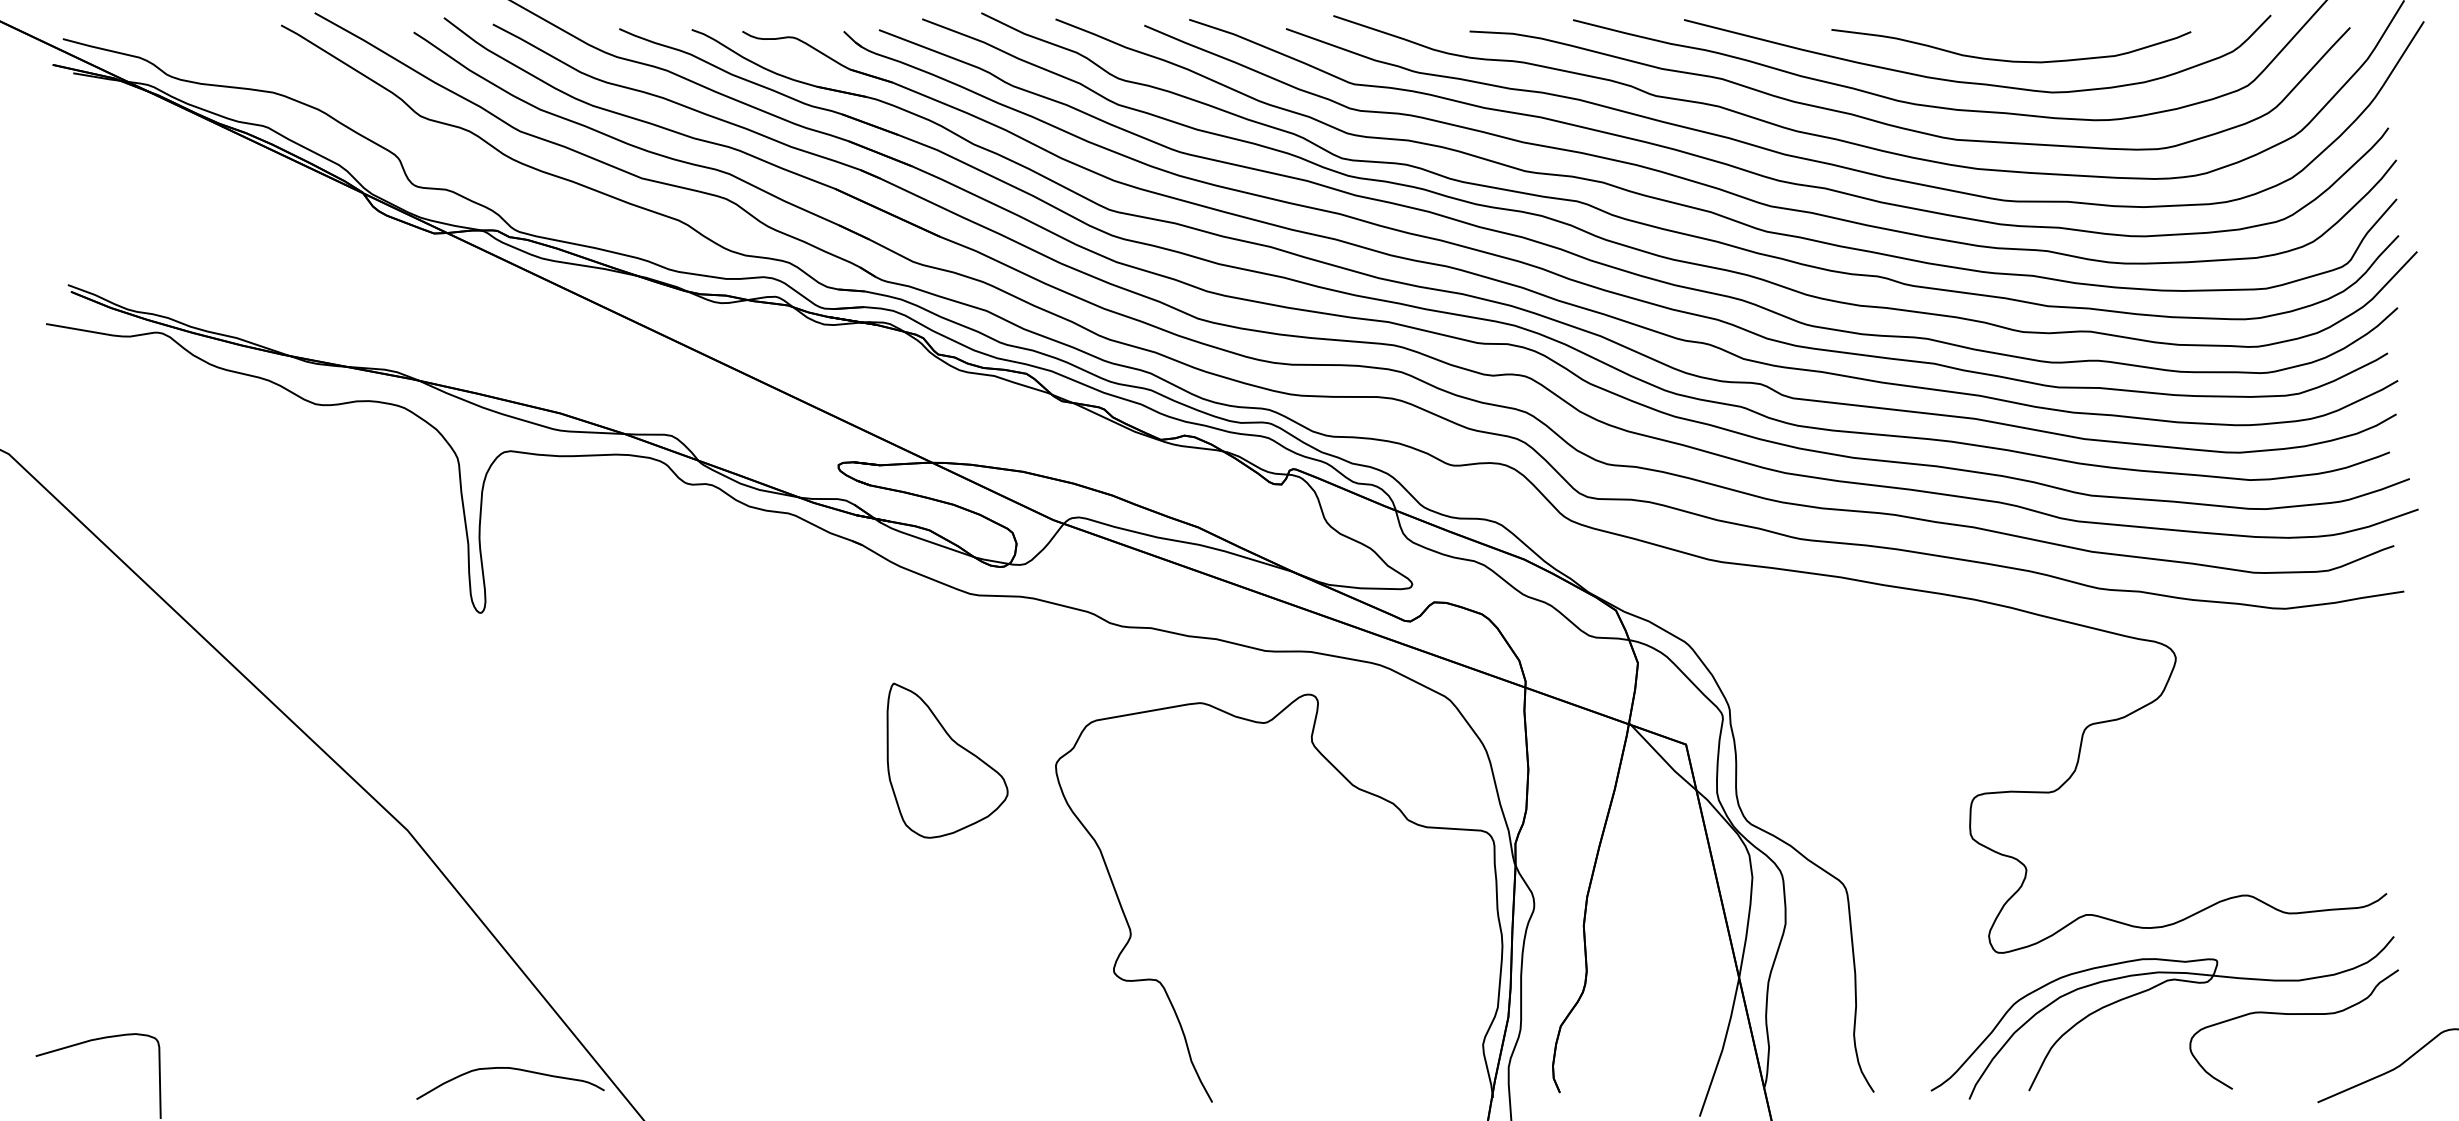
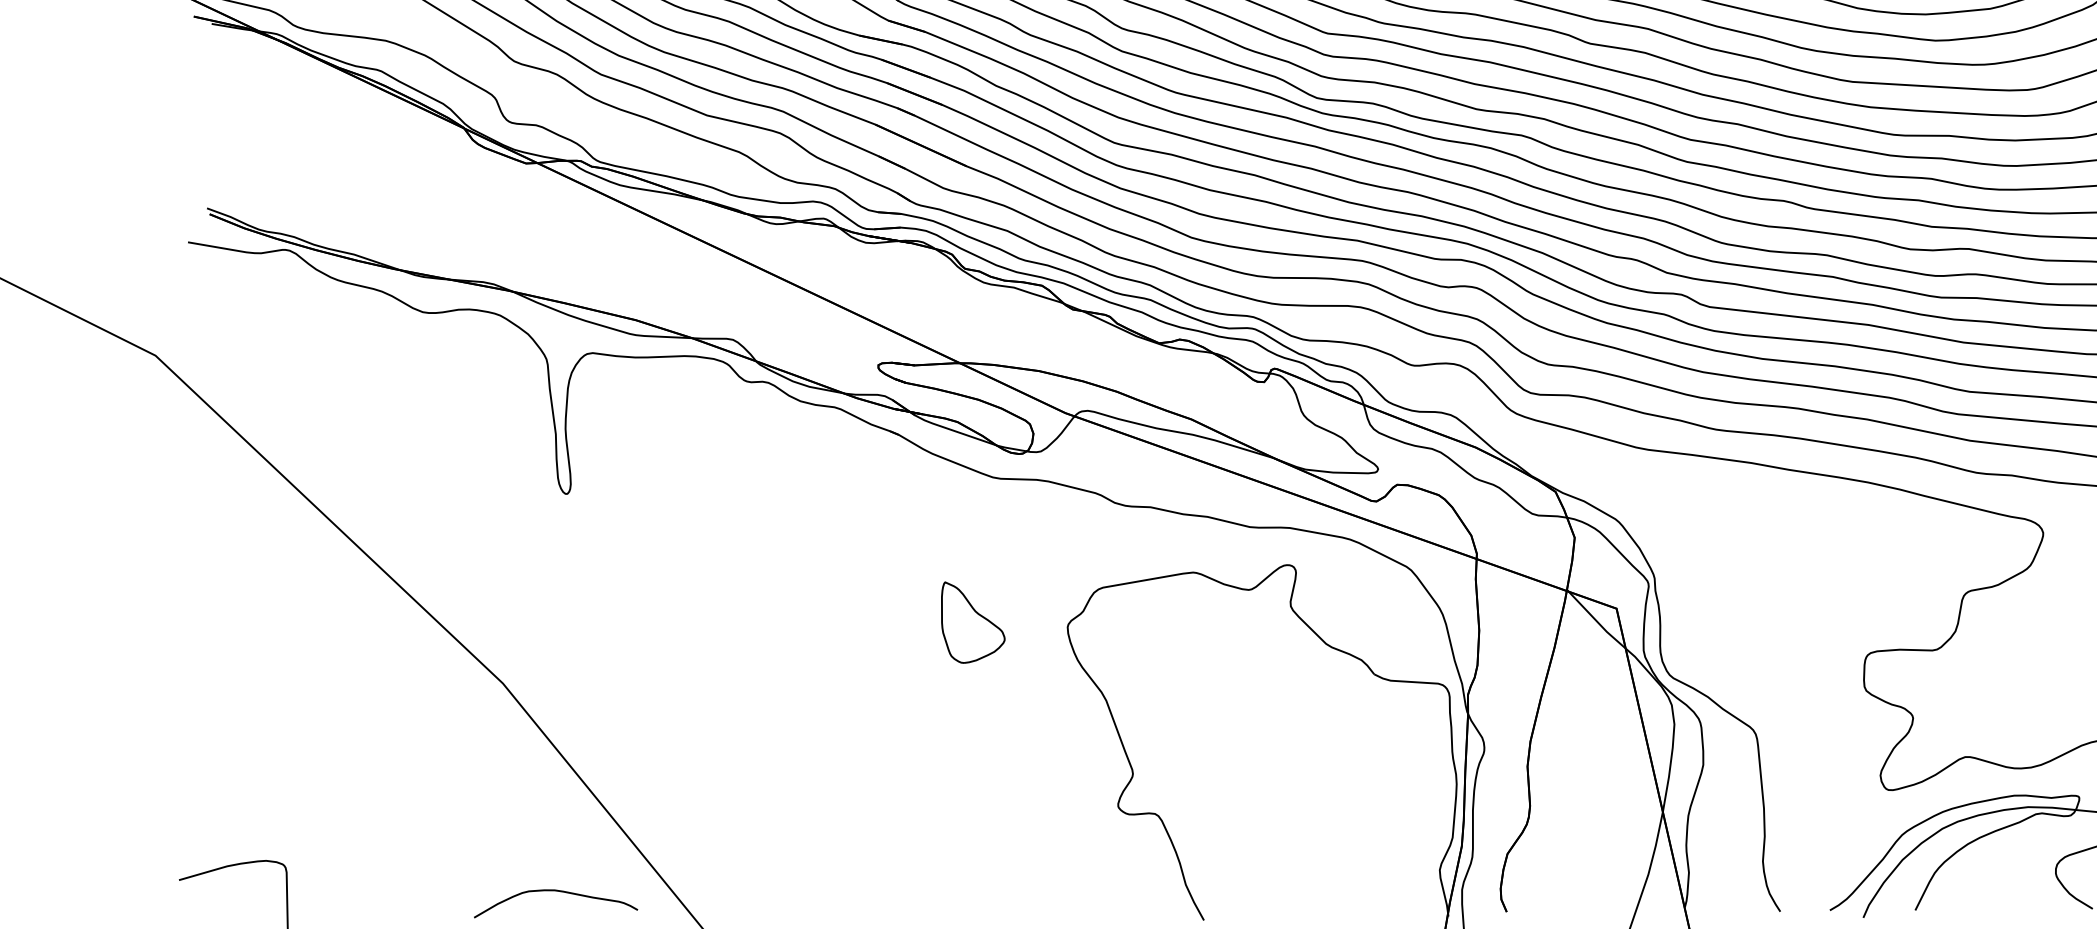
part: (947, 760) -> (973, 622), size x0.6
curve: (510, 1069) -> (555, 891), moved

